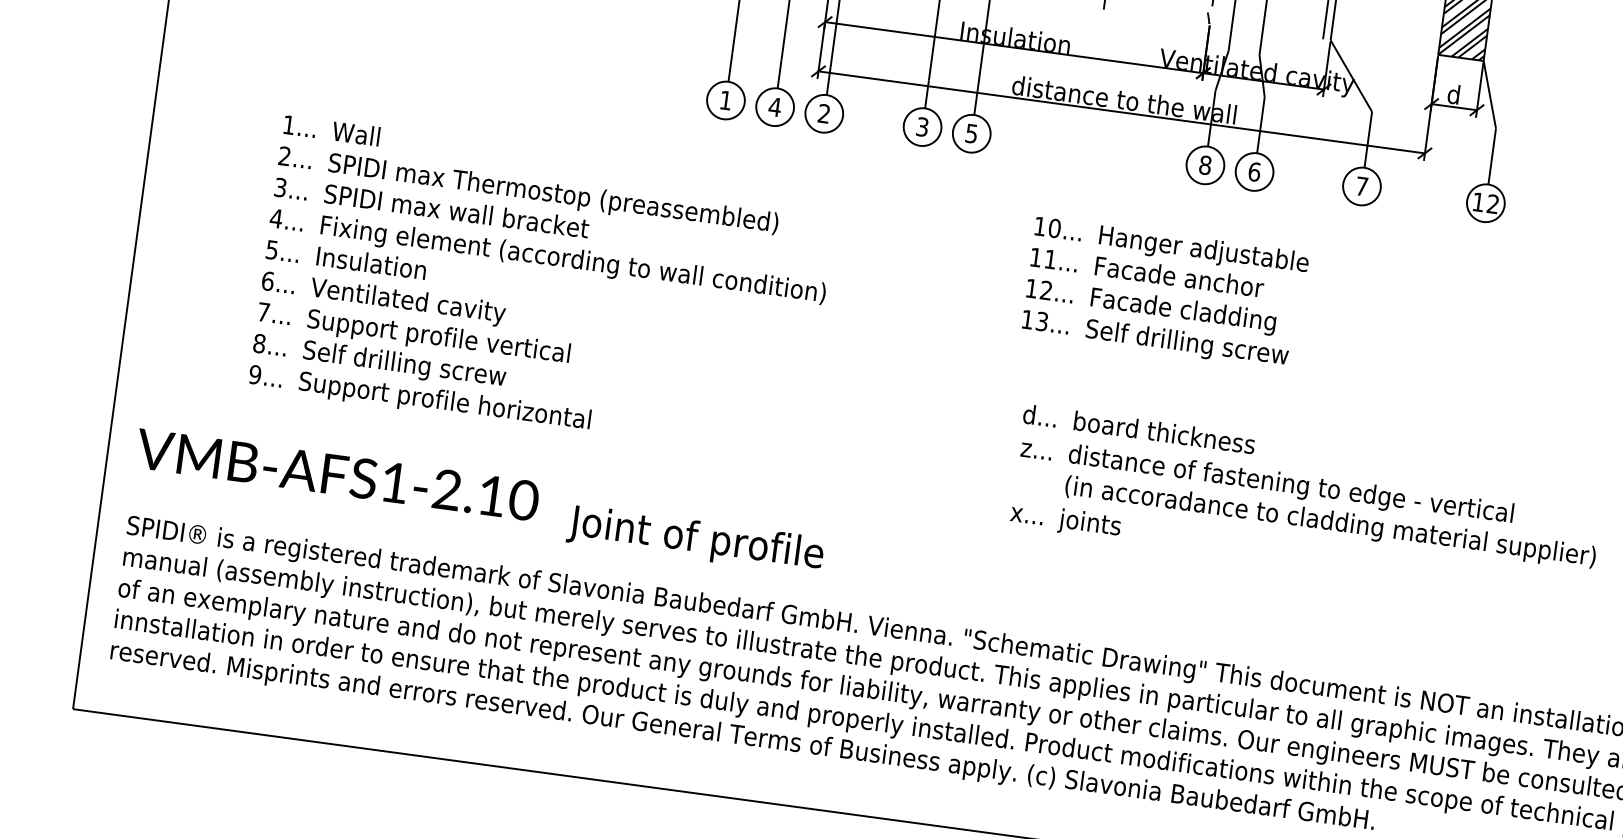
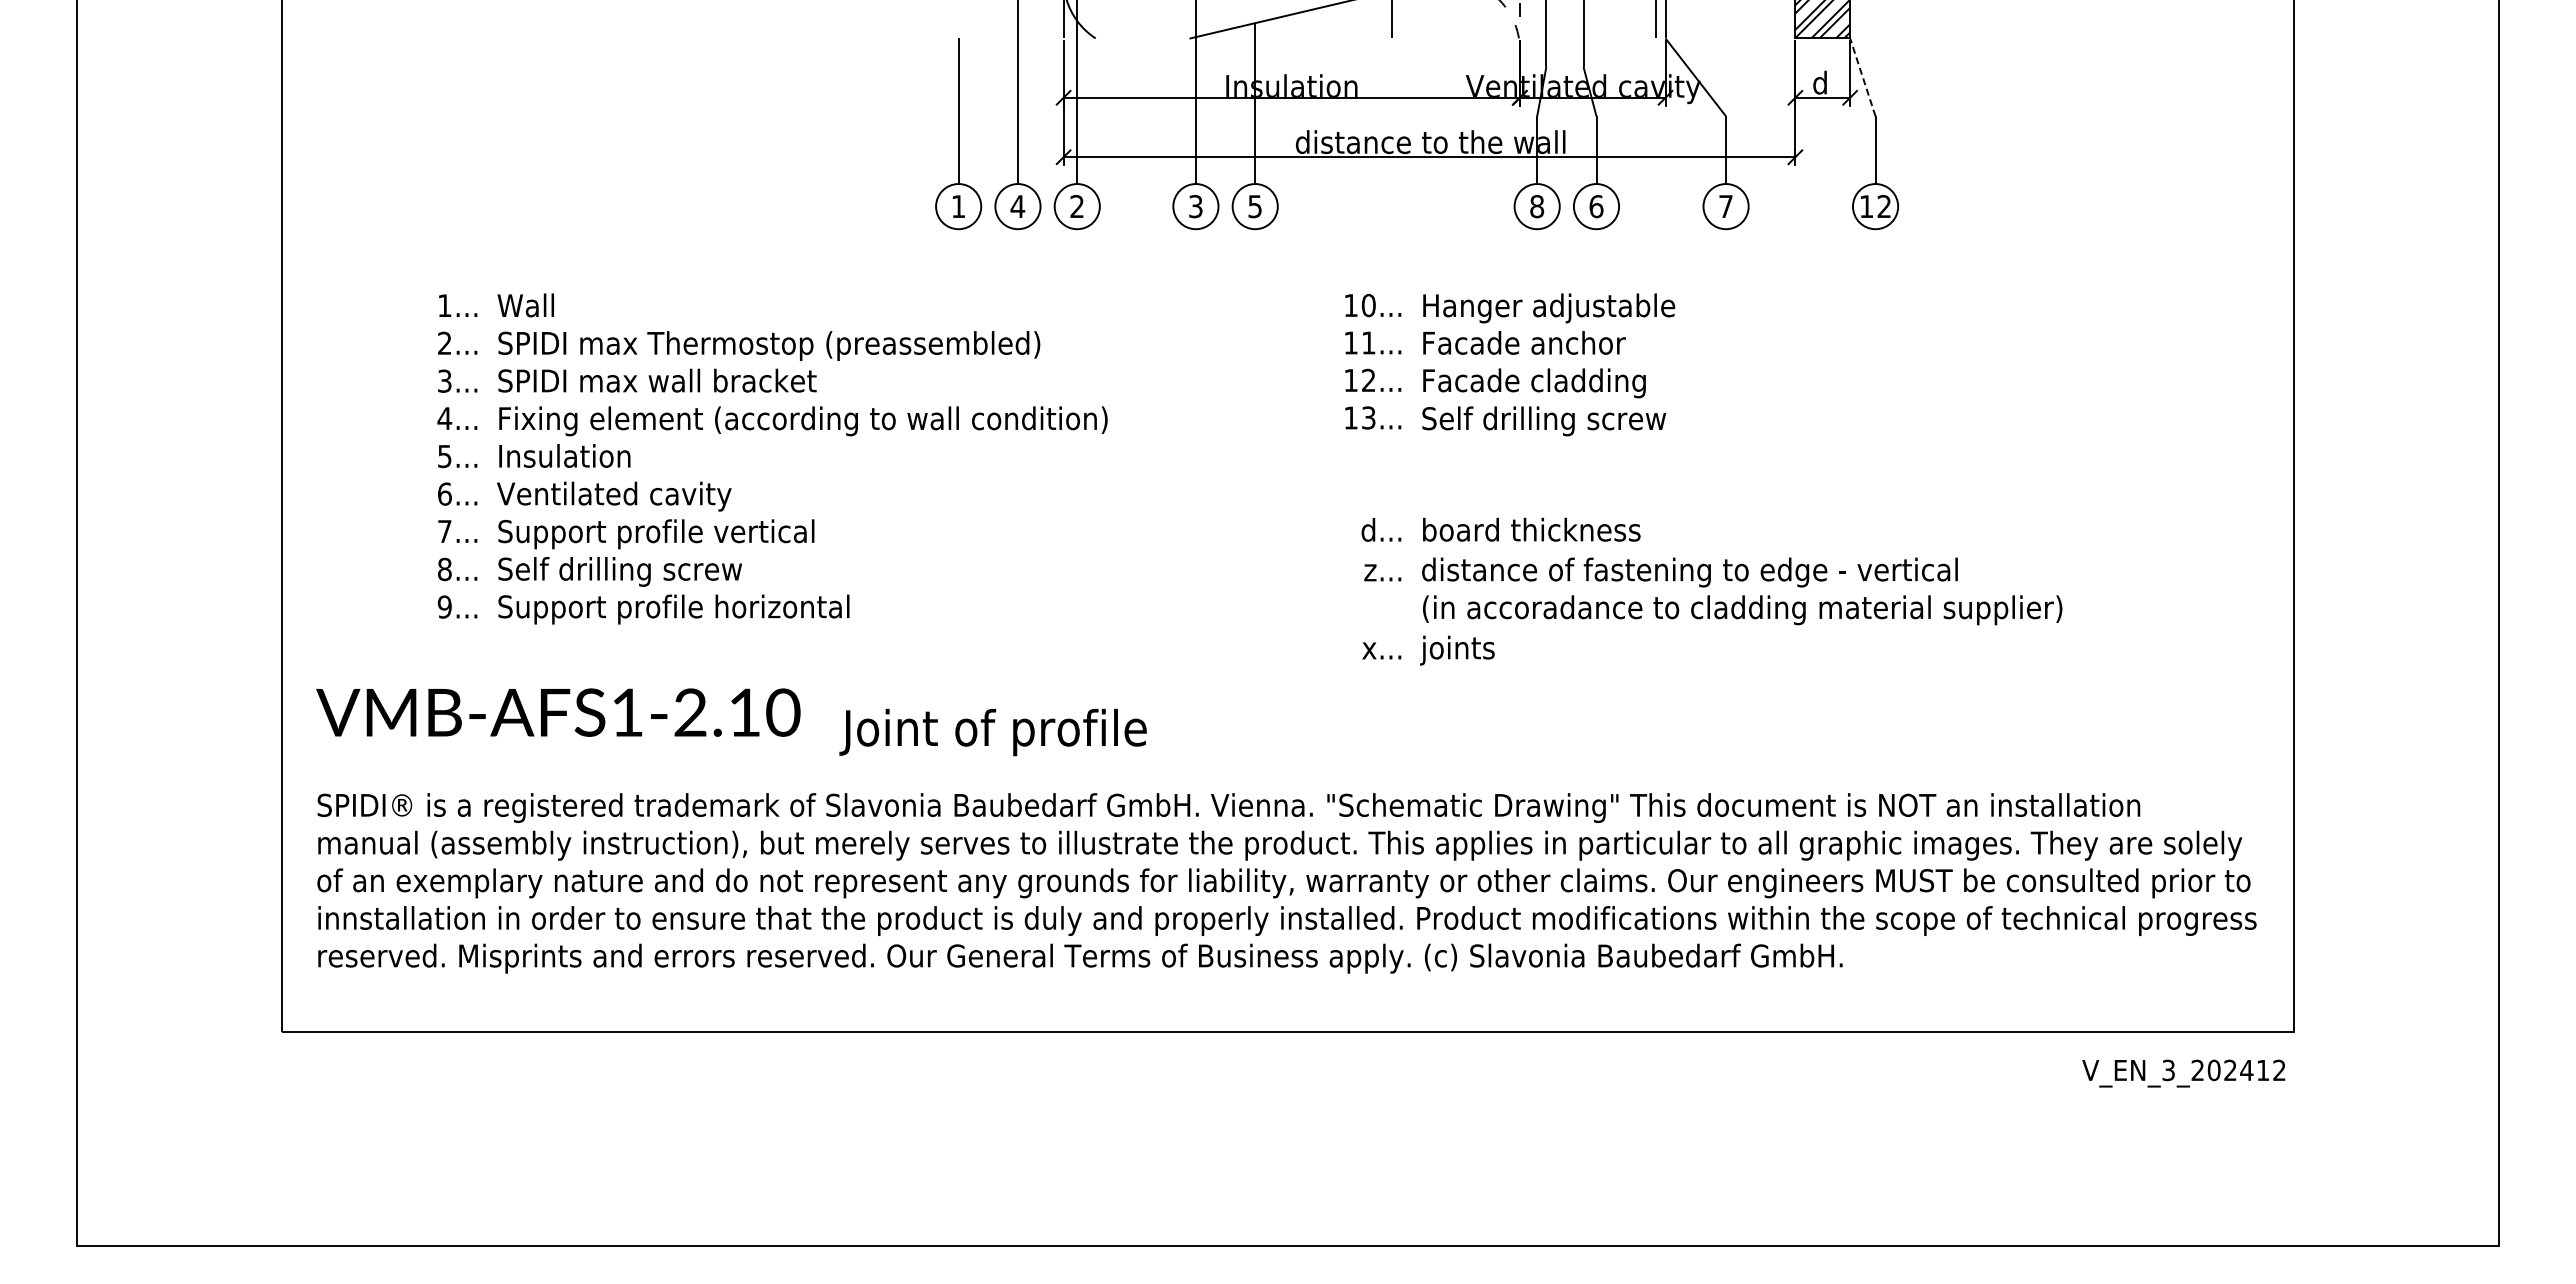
line: (1489, 93) -> (1862, 76), solid -> dashed

